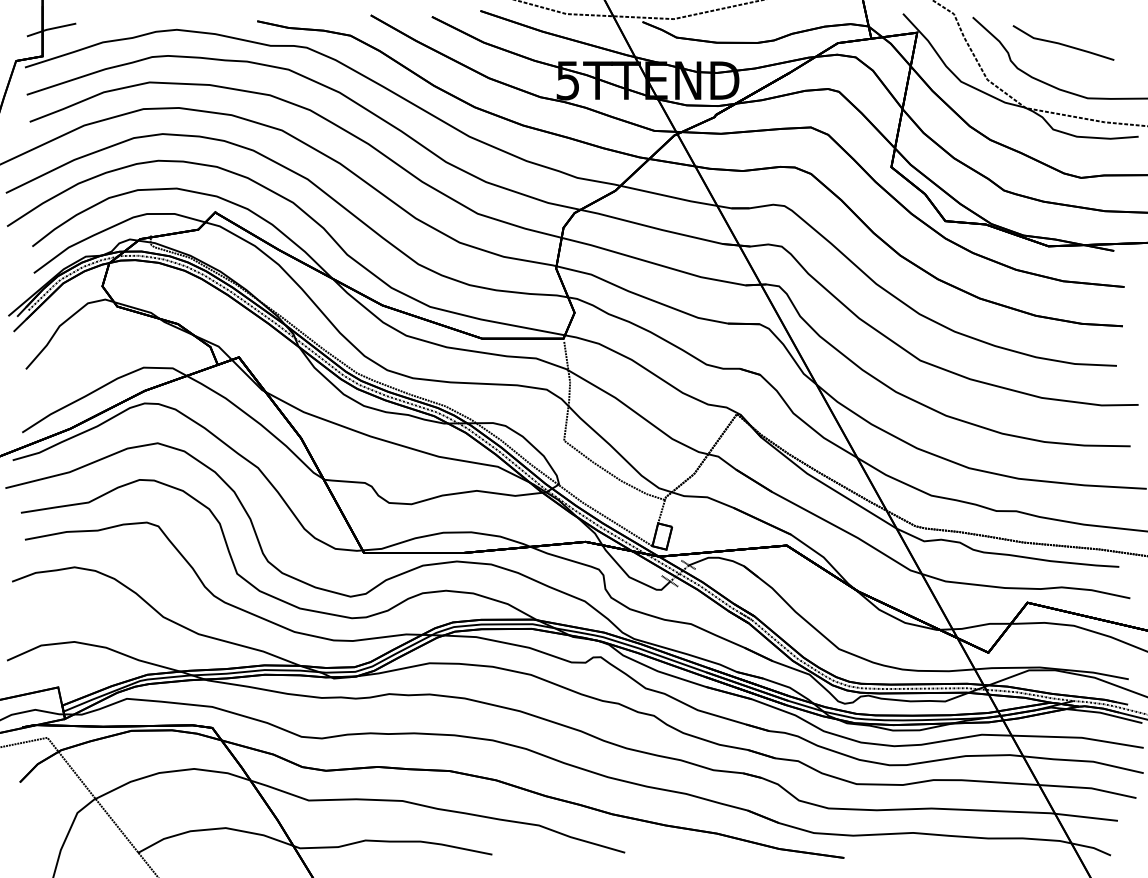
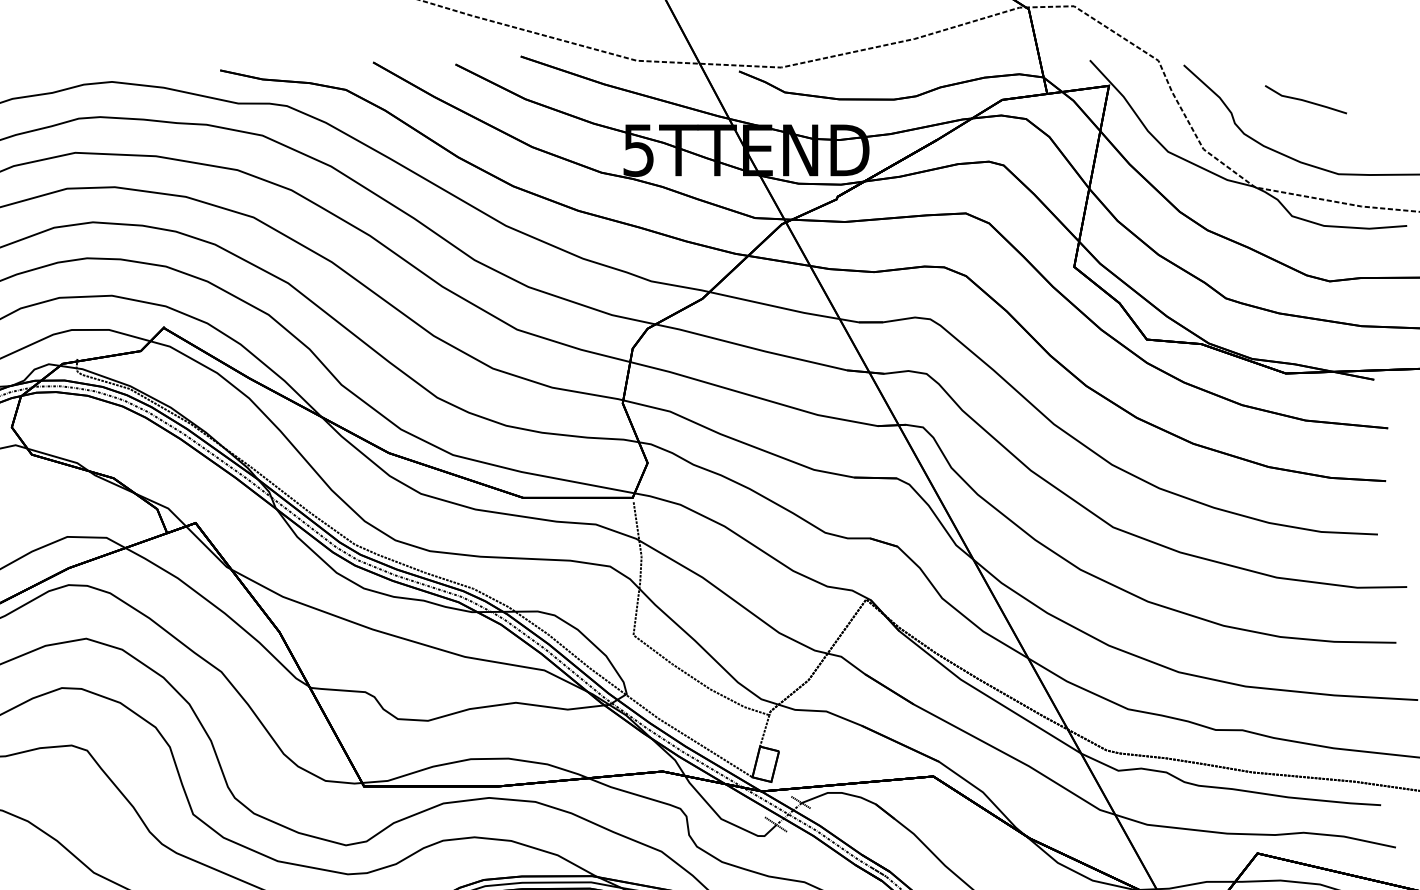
part: (1063, 42) -> (1305, 99), size x0.6

